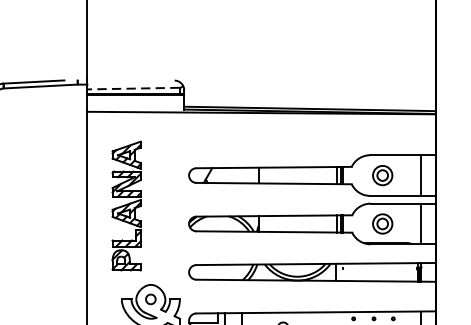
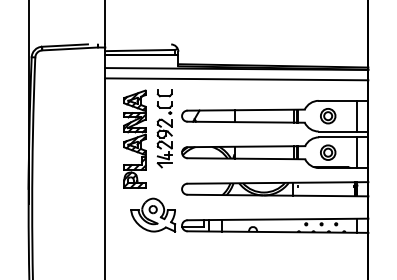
line: (134, 88) -> (140, 50), dashed -> solid
line: (261, 126) -> (236, 79), added
part: (165, 191) -> (164, 128), added

